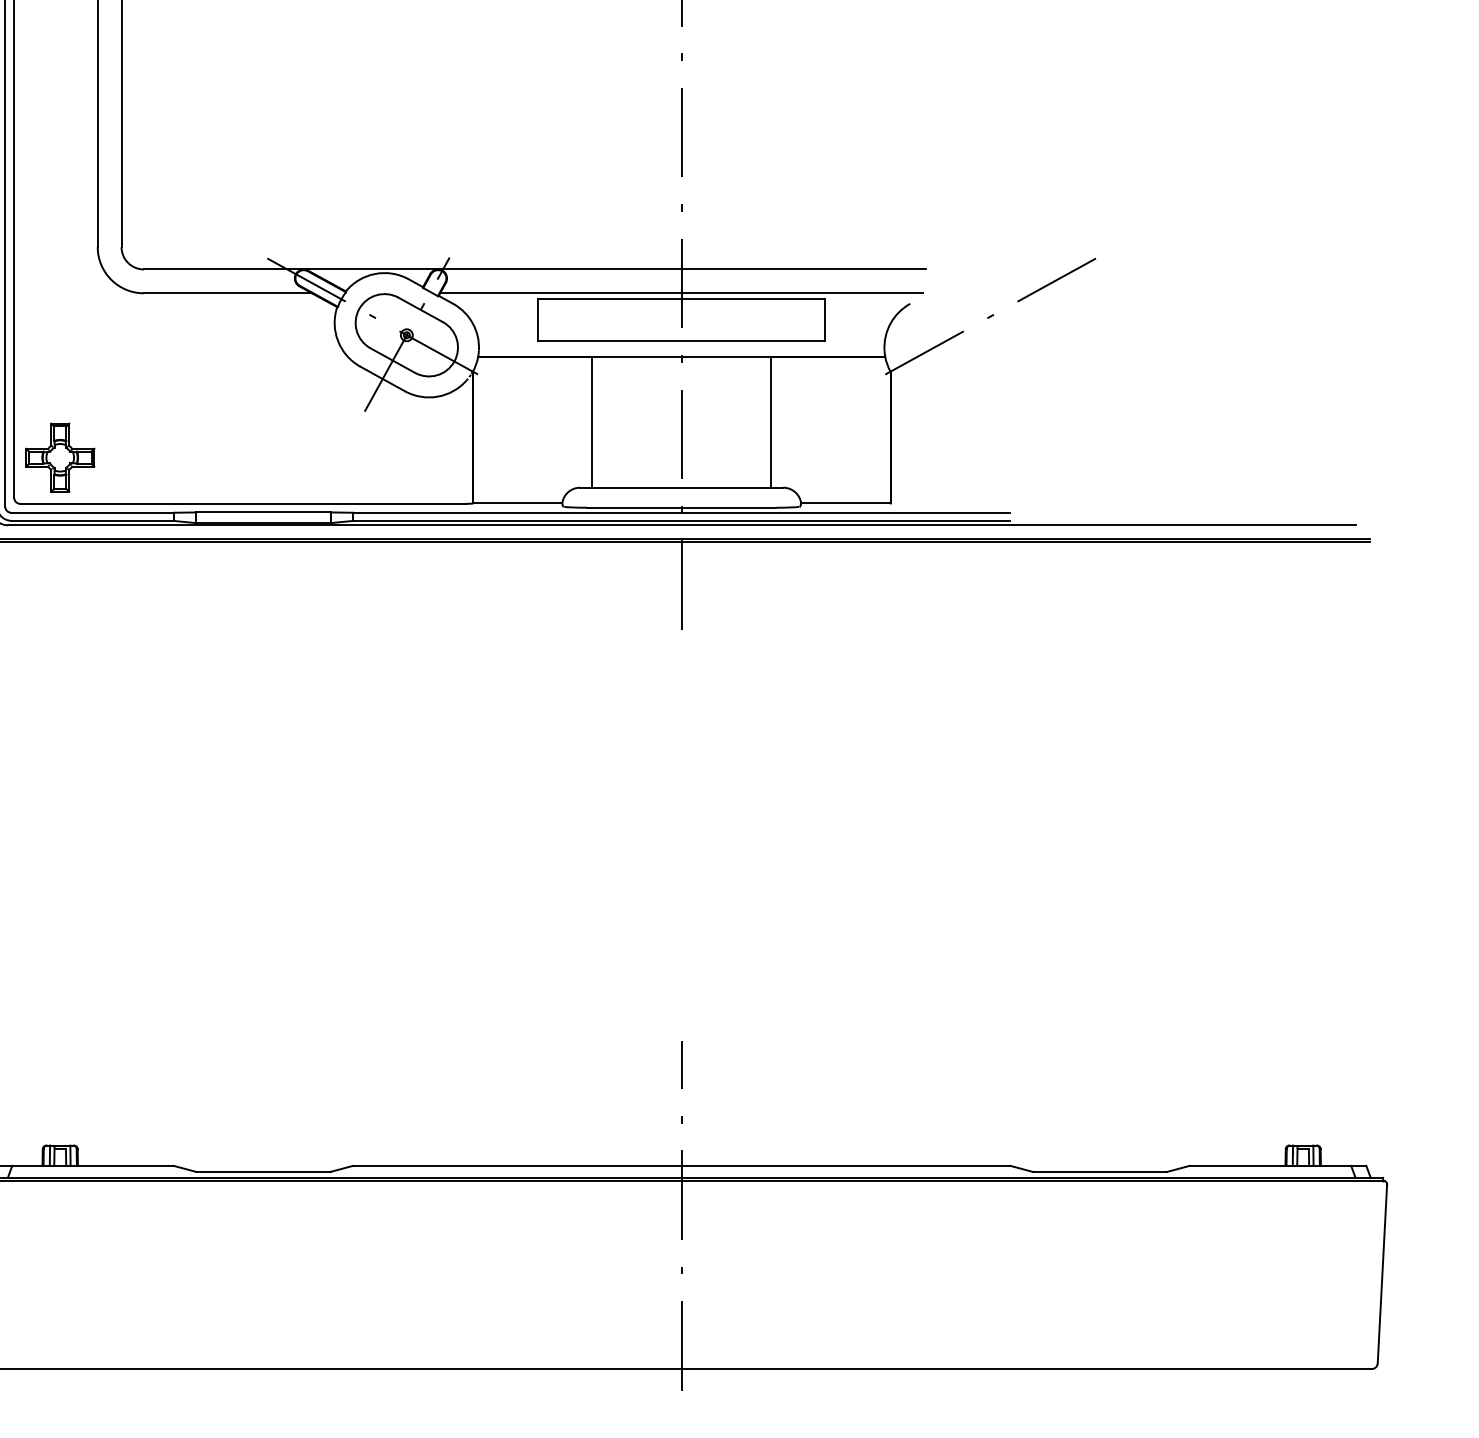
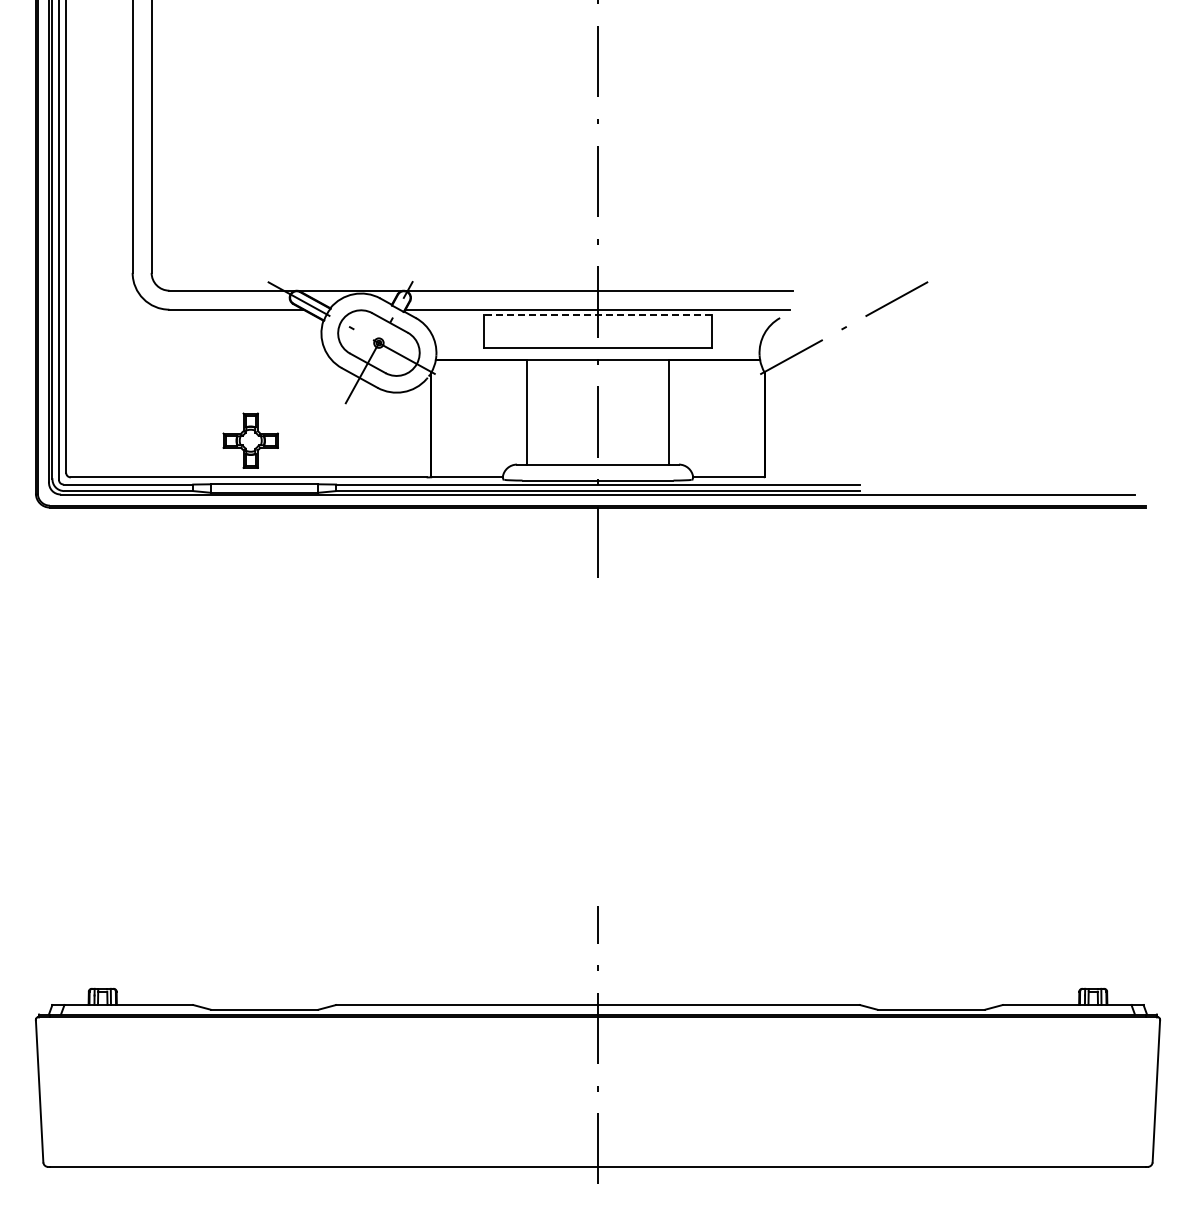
line: (681, 299) -> (597, 314), solid -> dashed
part: (59, 457) -> (250, 440), moved

